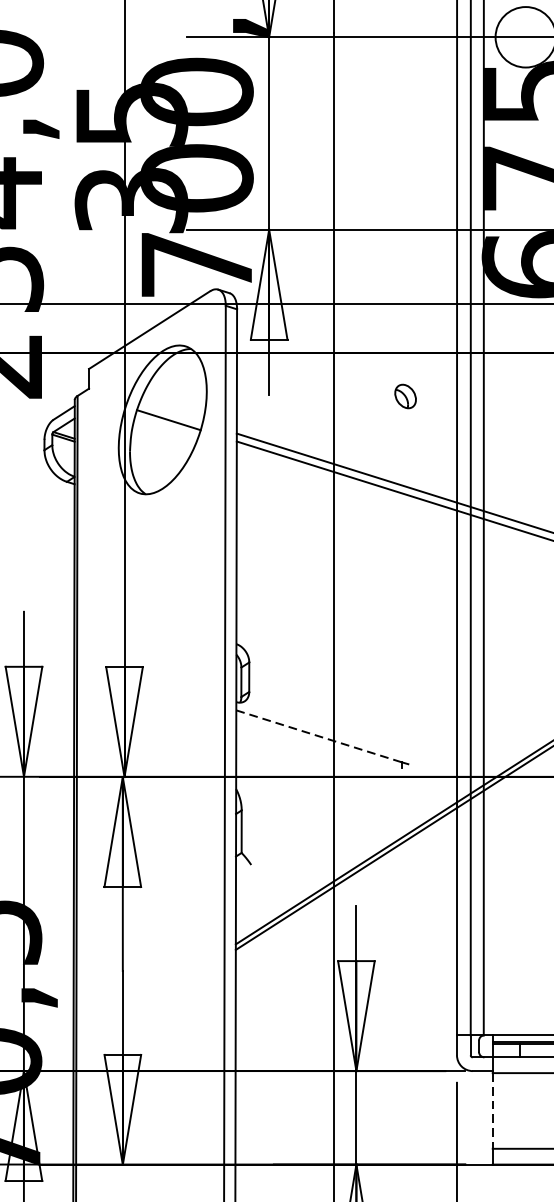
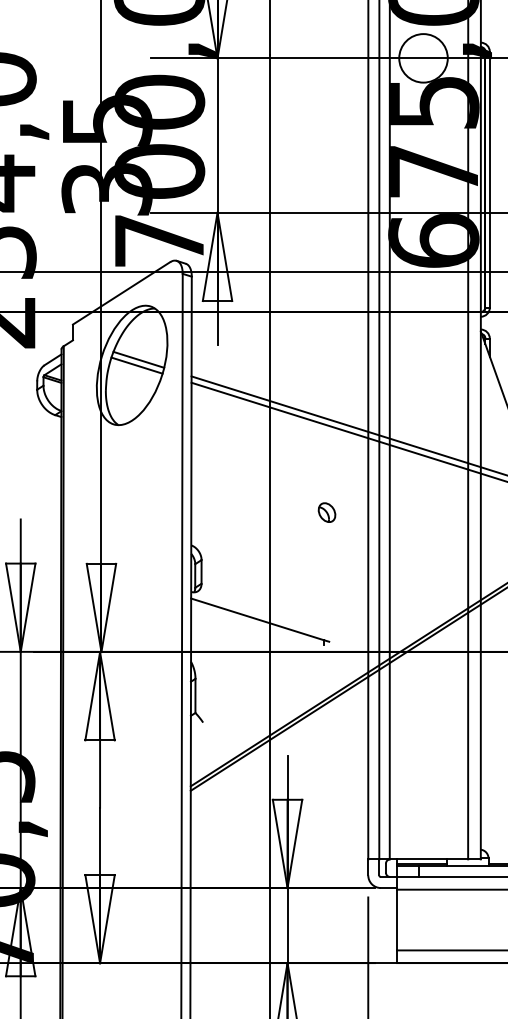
part: (404, 396) -> (326, 512), moved
line: (170, 412) -> (138, 359), added
line: (318, 736) -> (257, 619), dashed -> solid
line: (492, 1111) -> (396, 920), dashed -> solid

